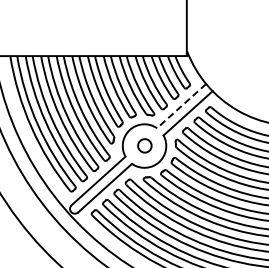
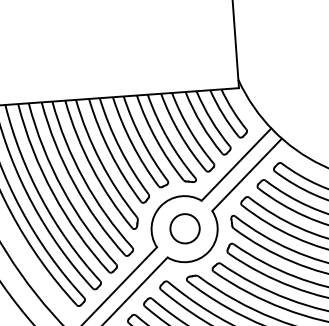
line: (181, 106) -> (236, 165), dashed -> solid
circle: (144, 145) -> (184, 228), size x1.43

